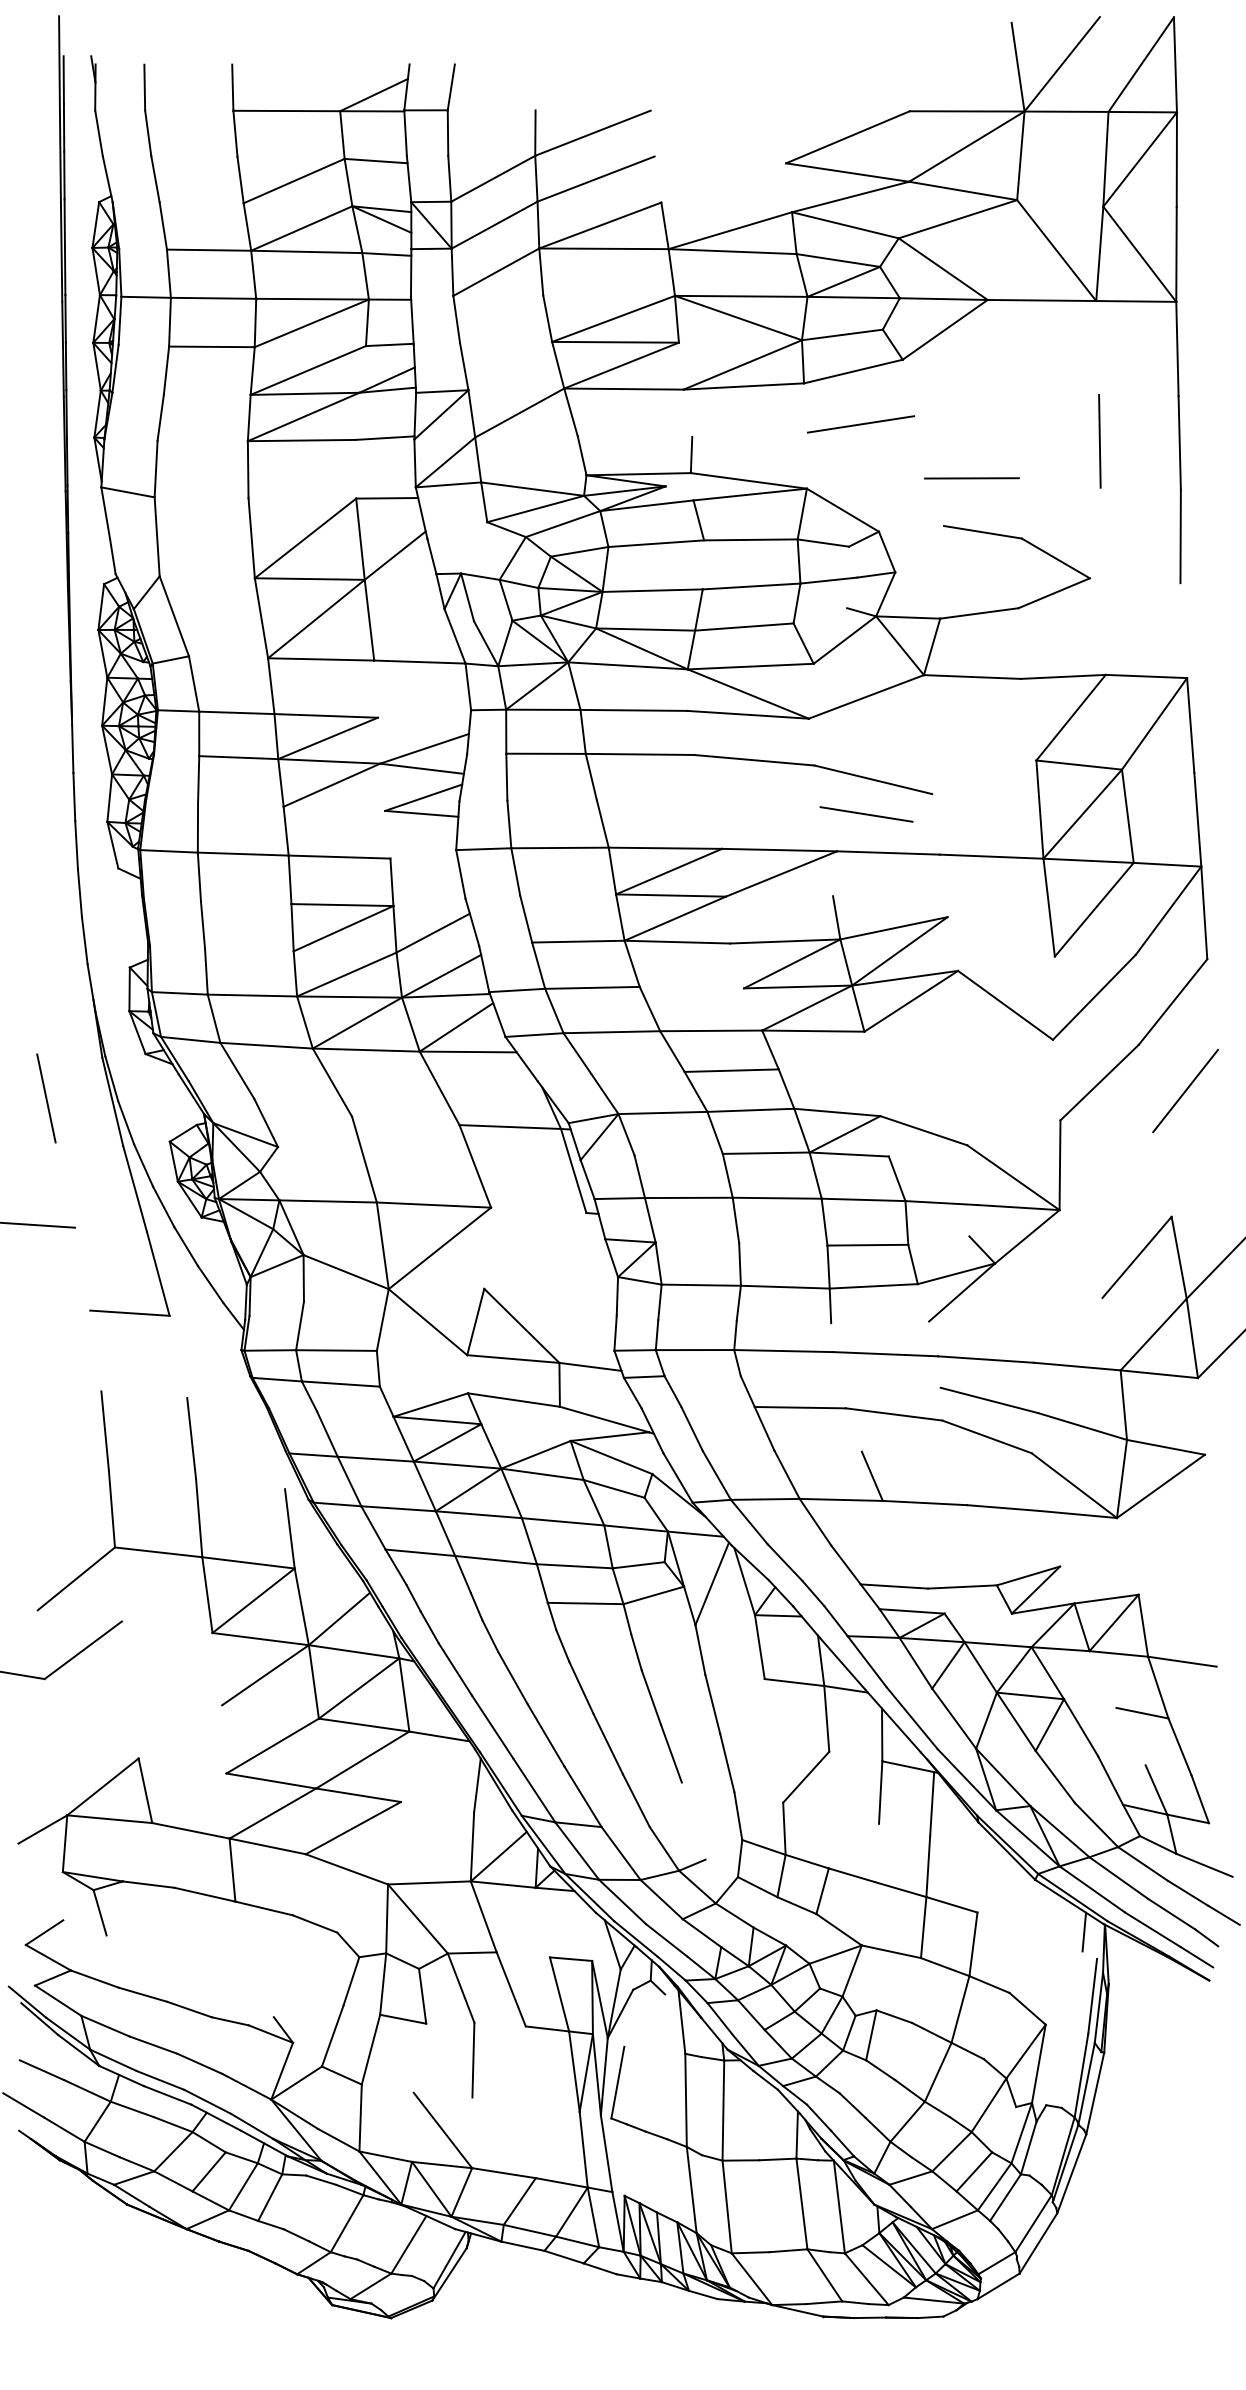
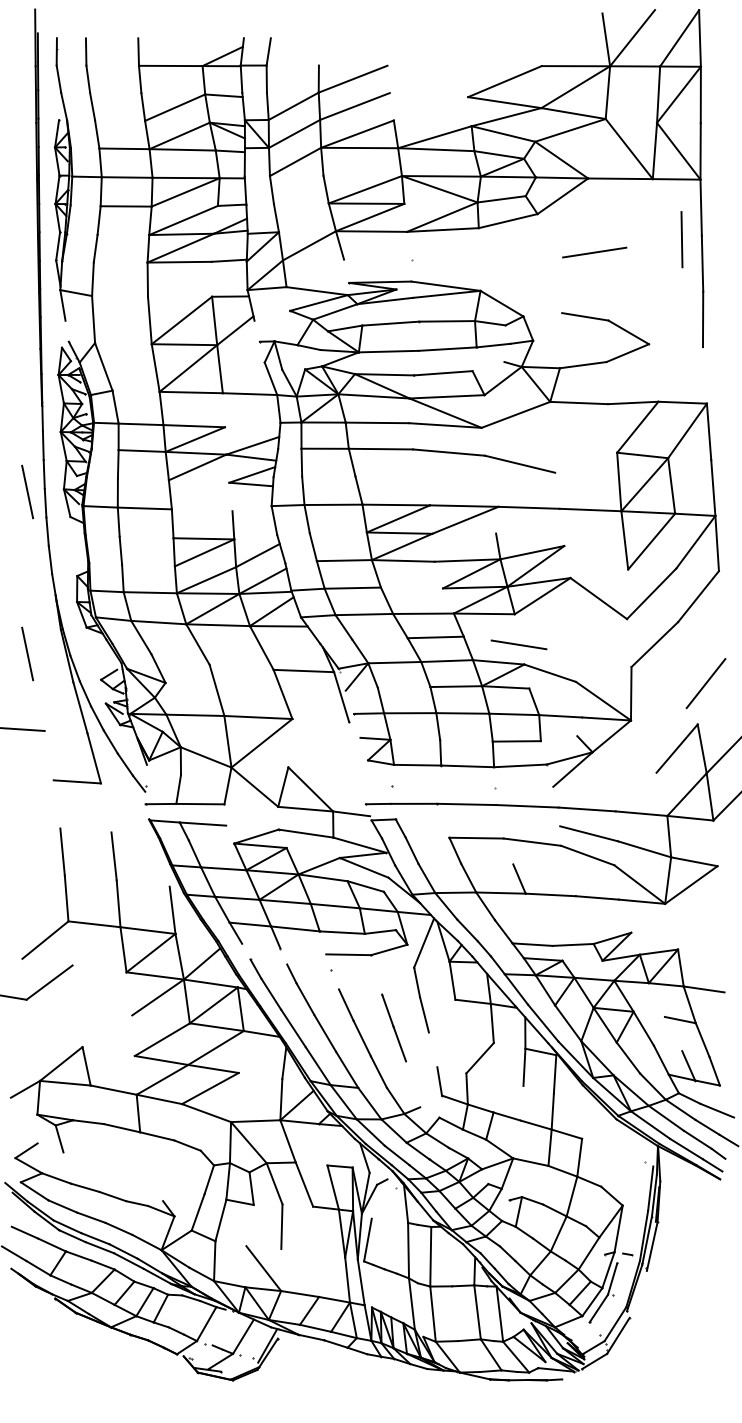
line: (860, 424) -> (594, 252), moved
line: (1099, 441) -> (681, 239), moved
line: (971, 477) -> (578, 284), removed
line: (865, 813) -> (518, 644), moved
line: (46, 825) -> (27, 491), added
line: (338, 857) -> (201, 510), removed
line: (1184, 1090) -> (705, 683), moved
line: (726, 1762) -> (432, 1049), removed
line: (1070, 2172) -> (637, 1293), removed

